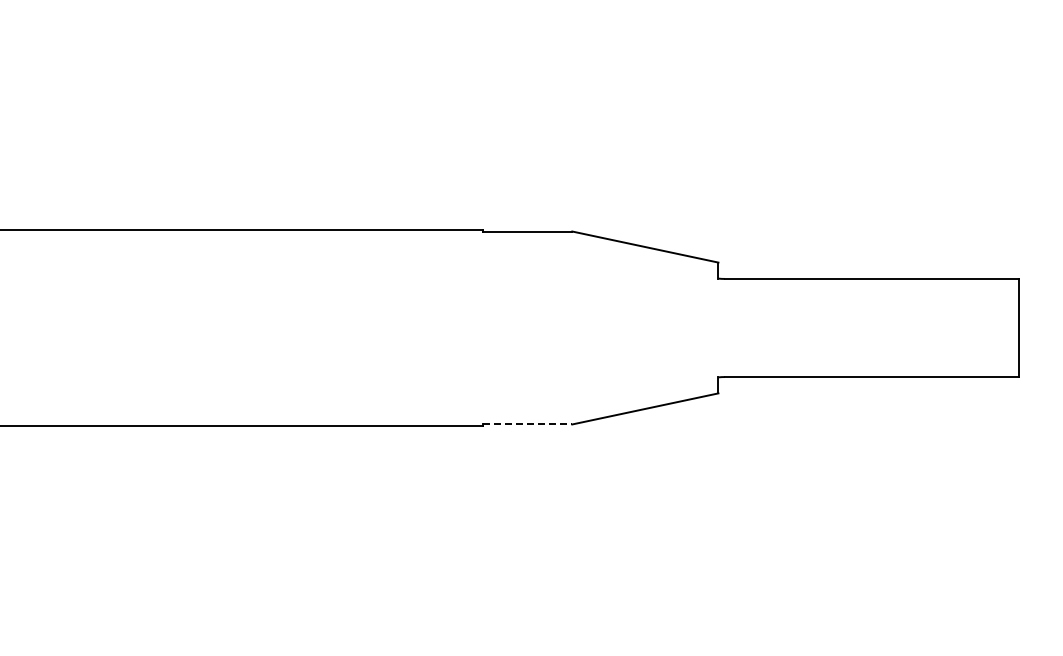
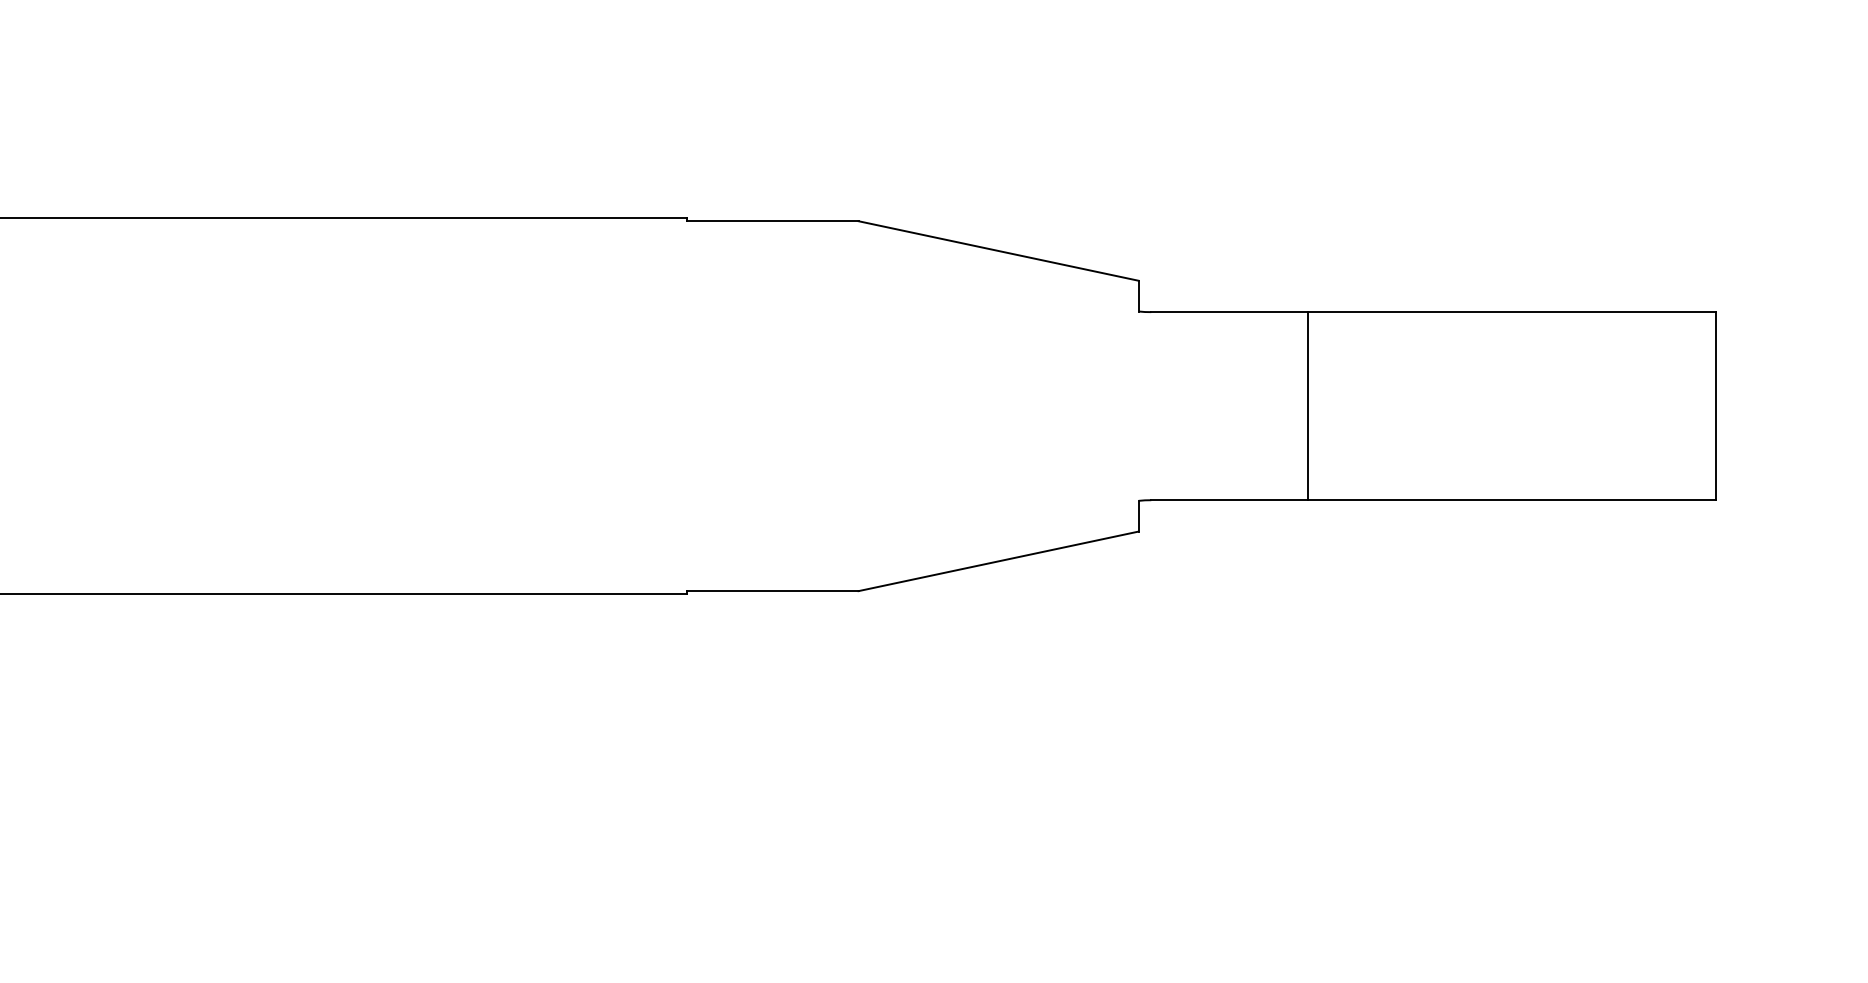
line: (806, 327) -> (1307, 405), added
line: (527, 424) -> (772, 591), dashed -> solid

